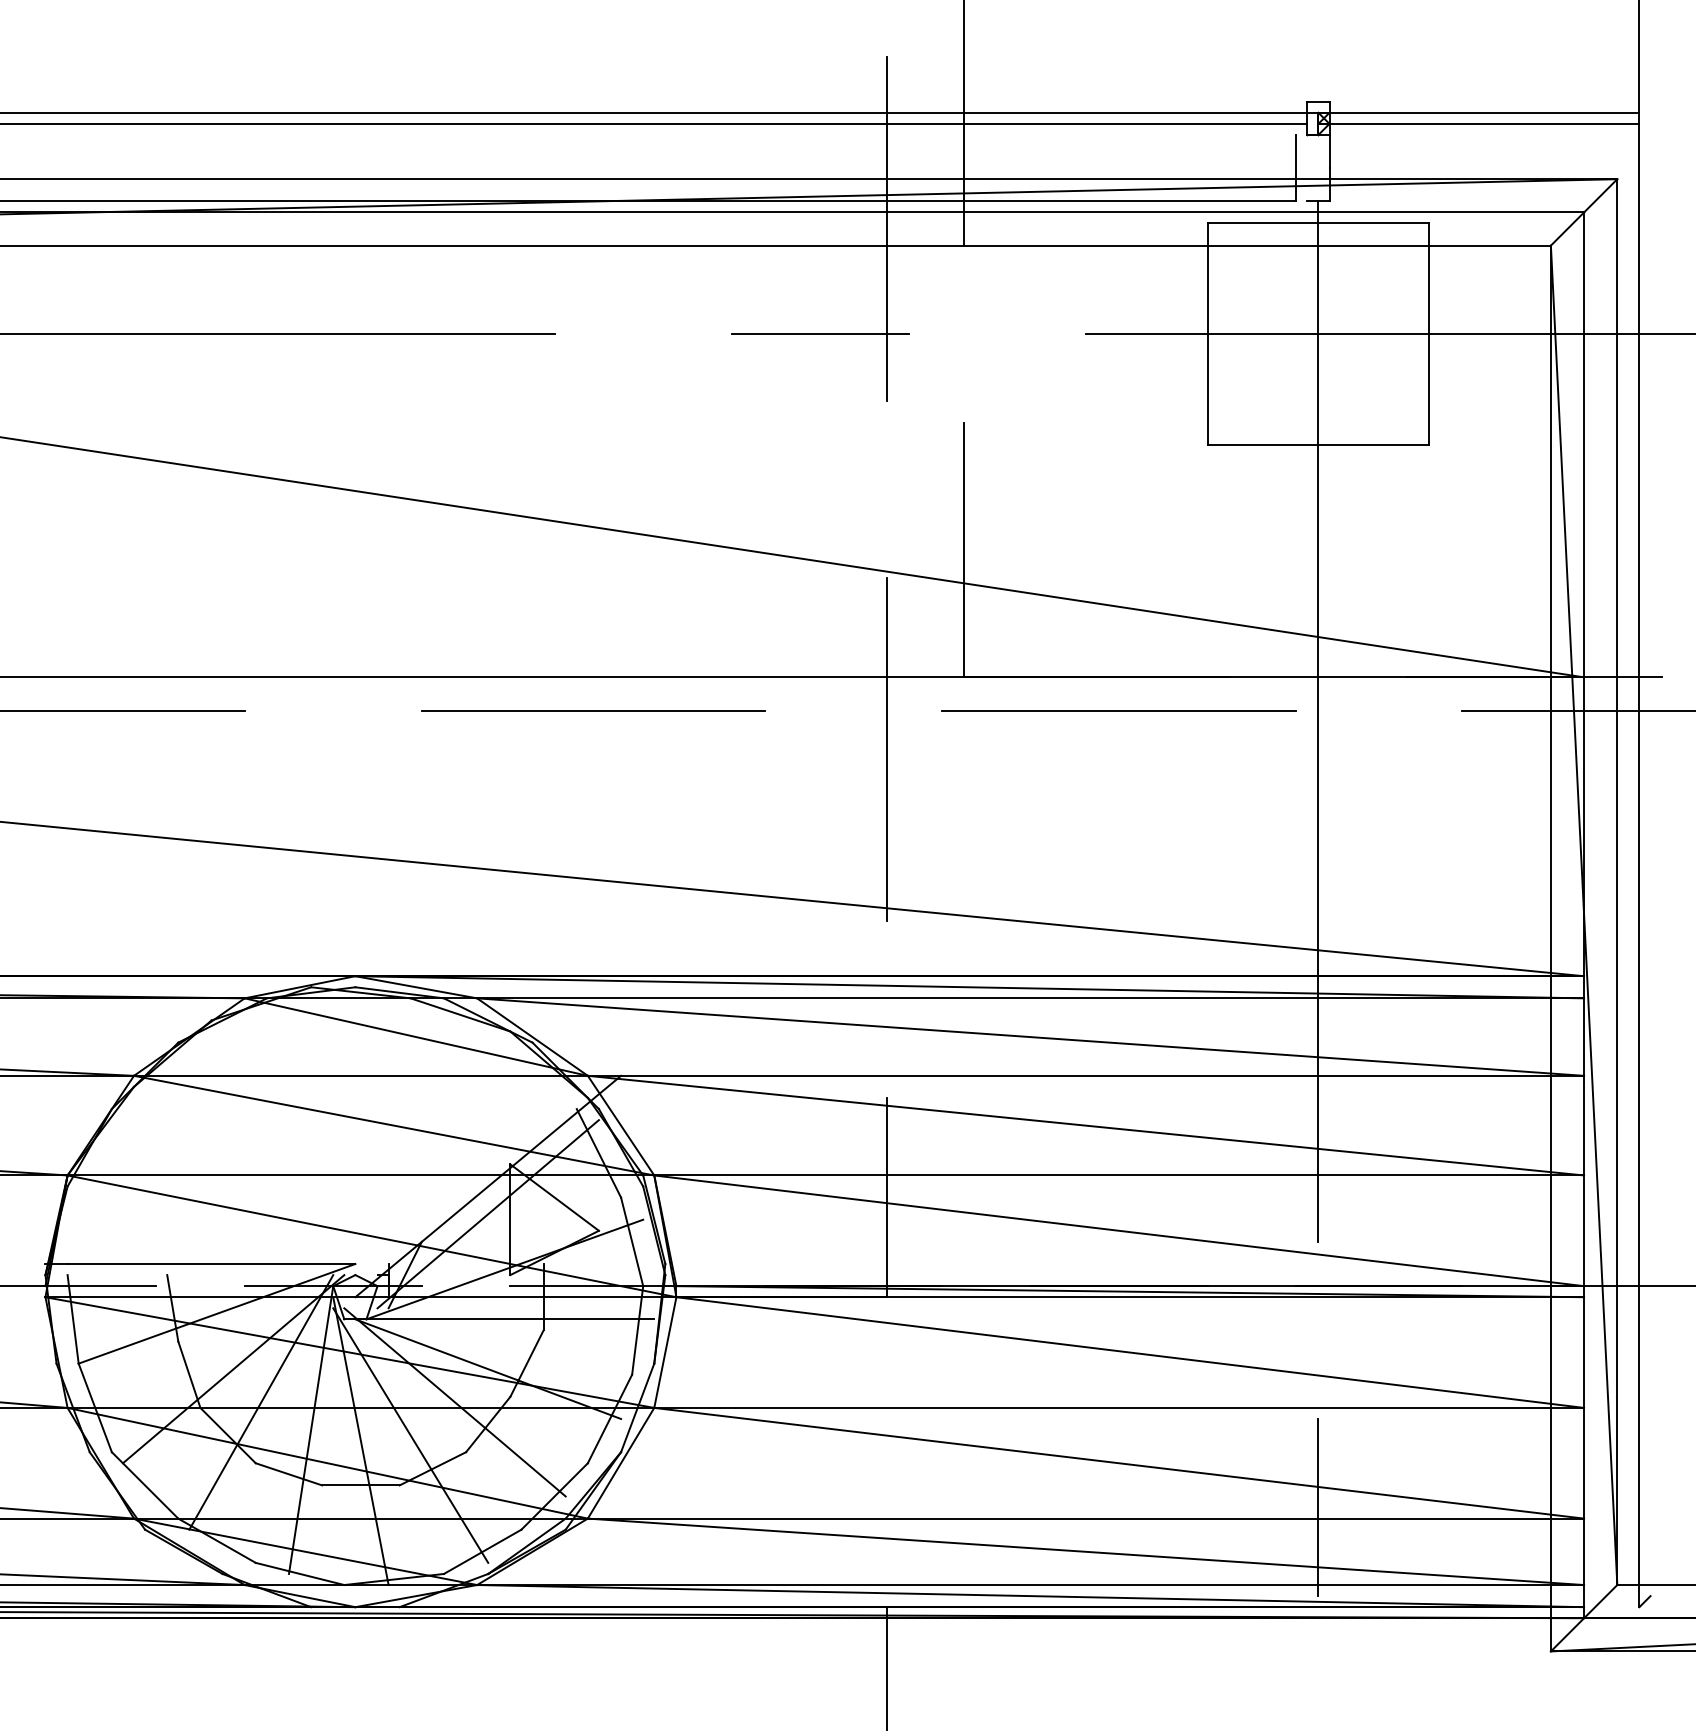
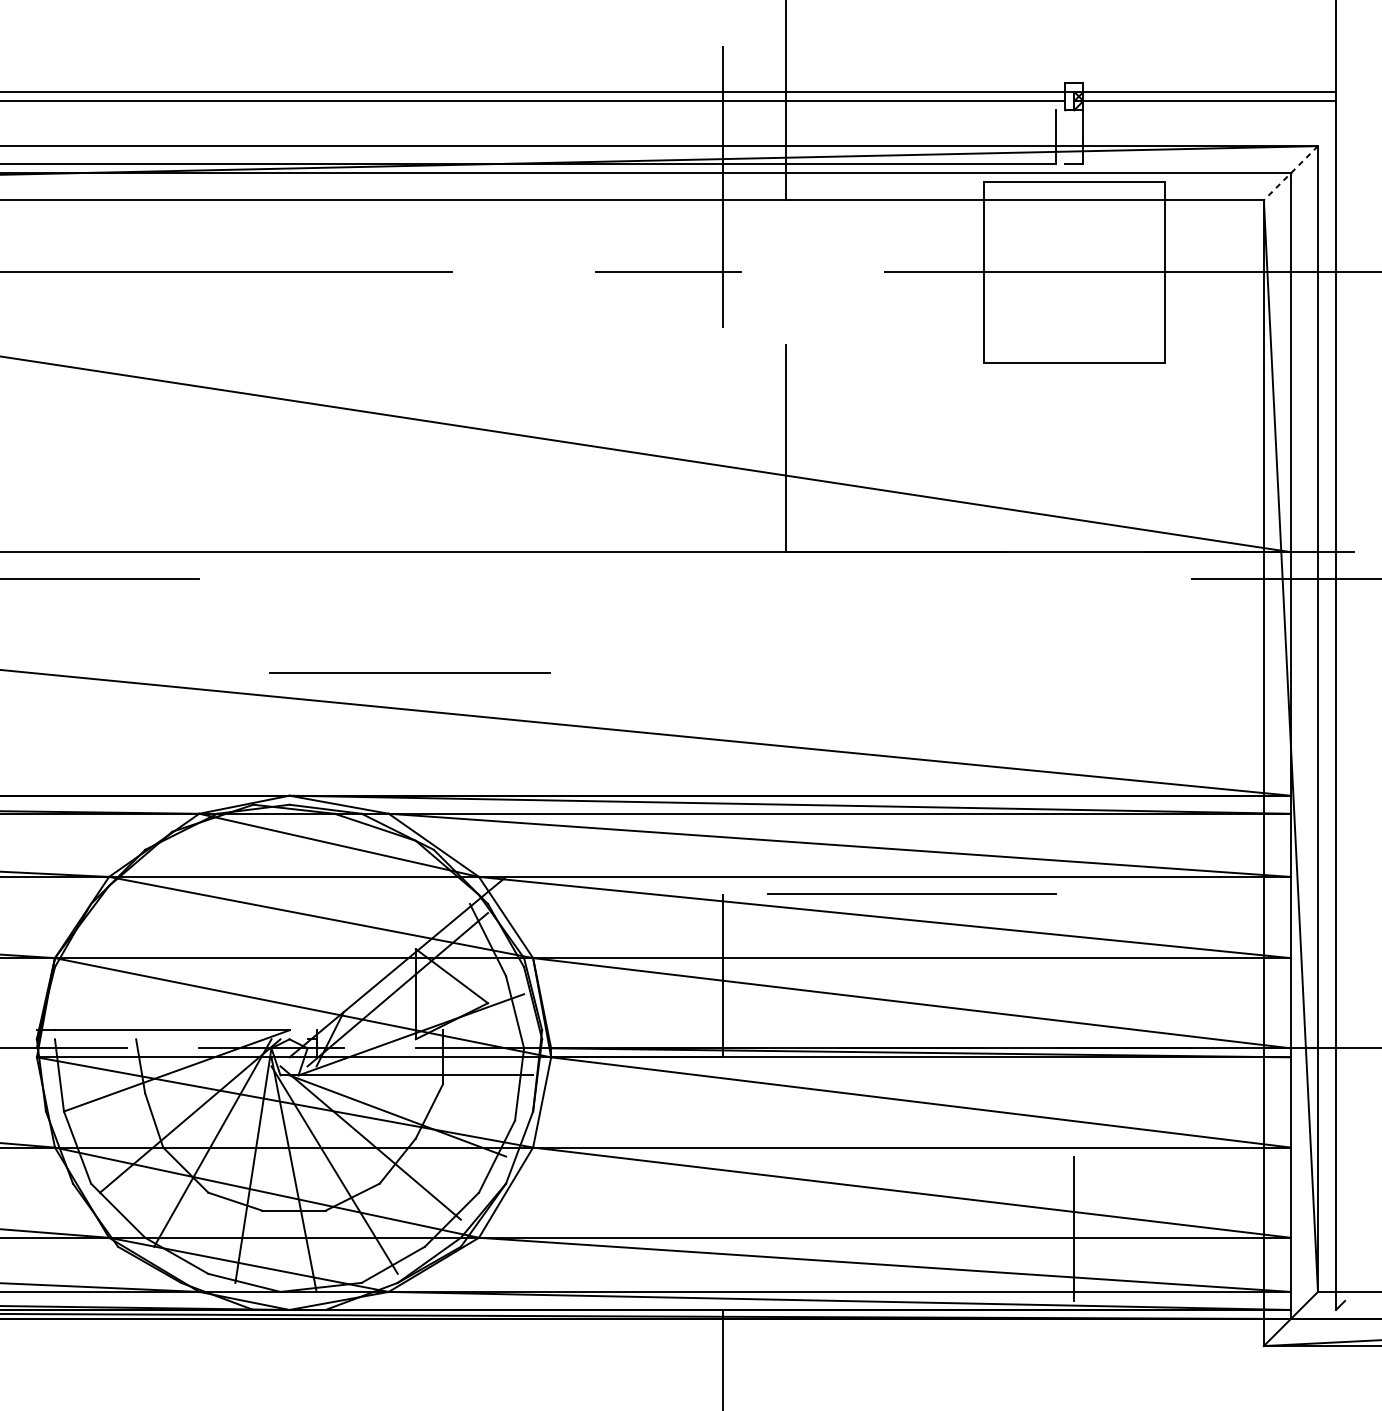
line: (1584, 212) -> (1291, 173), solid -> dashed
line: (593, 710) -> (410, 672), moved
line: (1118, 710) -> (911, 893), moved
line: (1318, 721) -> (1074, 588), removed
line: (886, 748) -> (722, 610), removed

